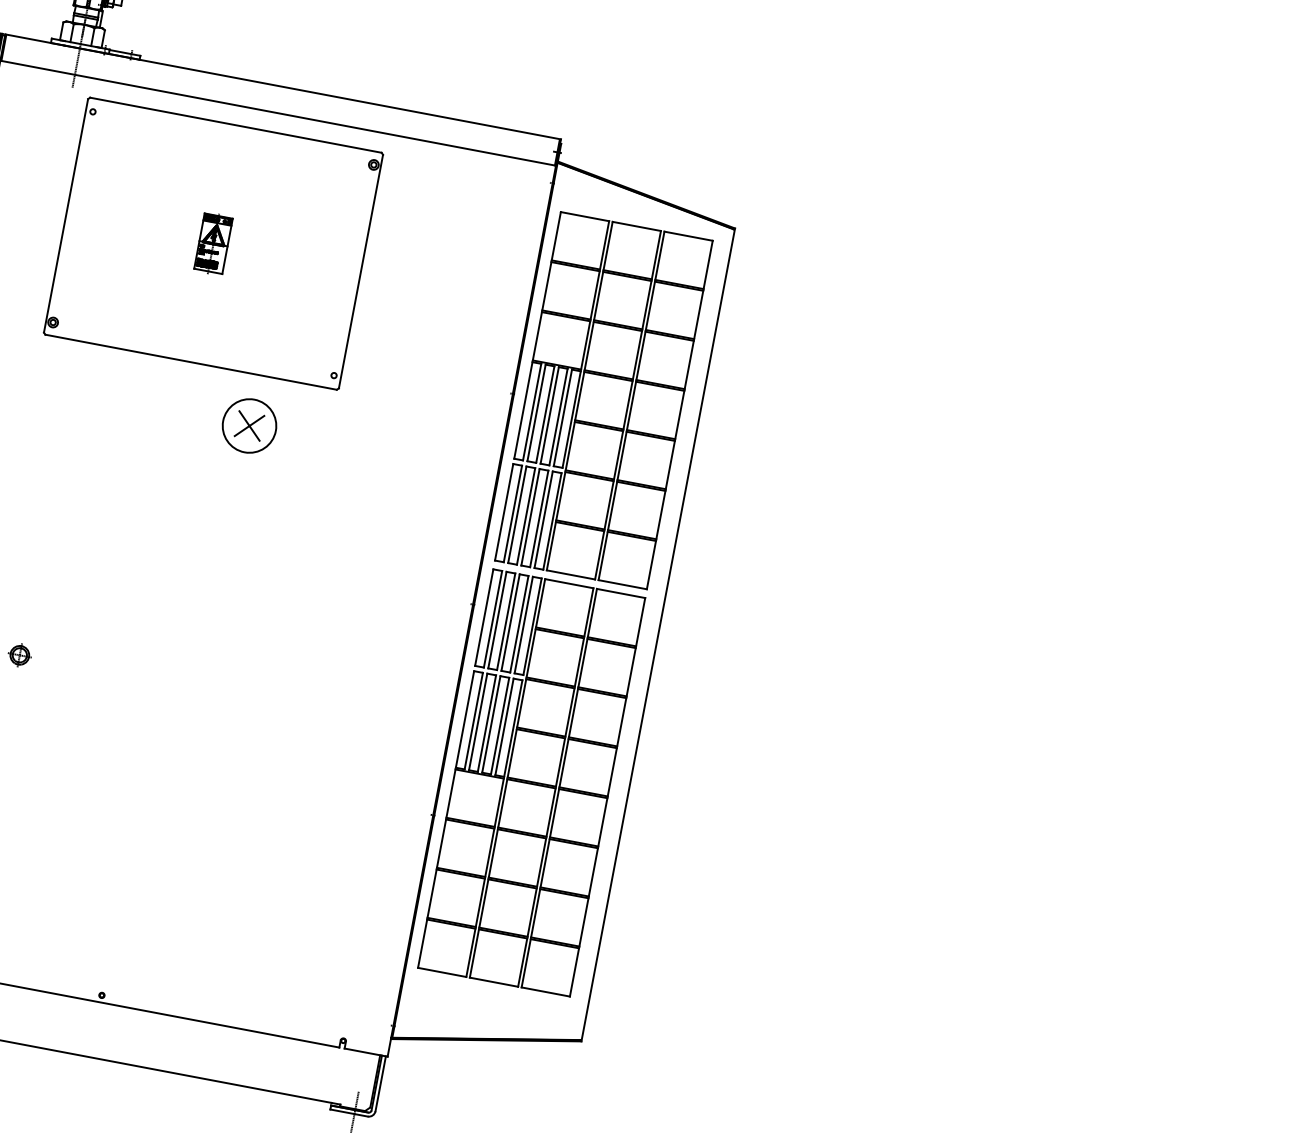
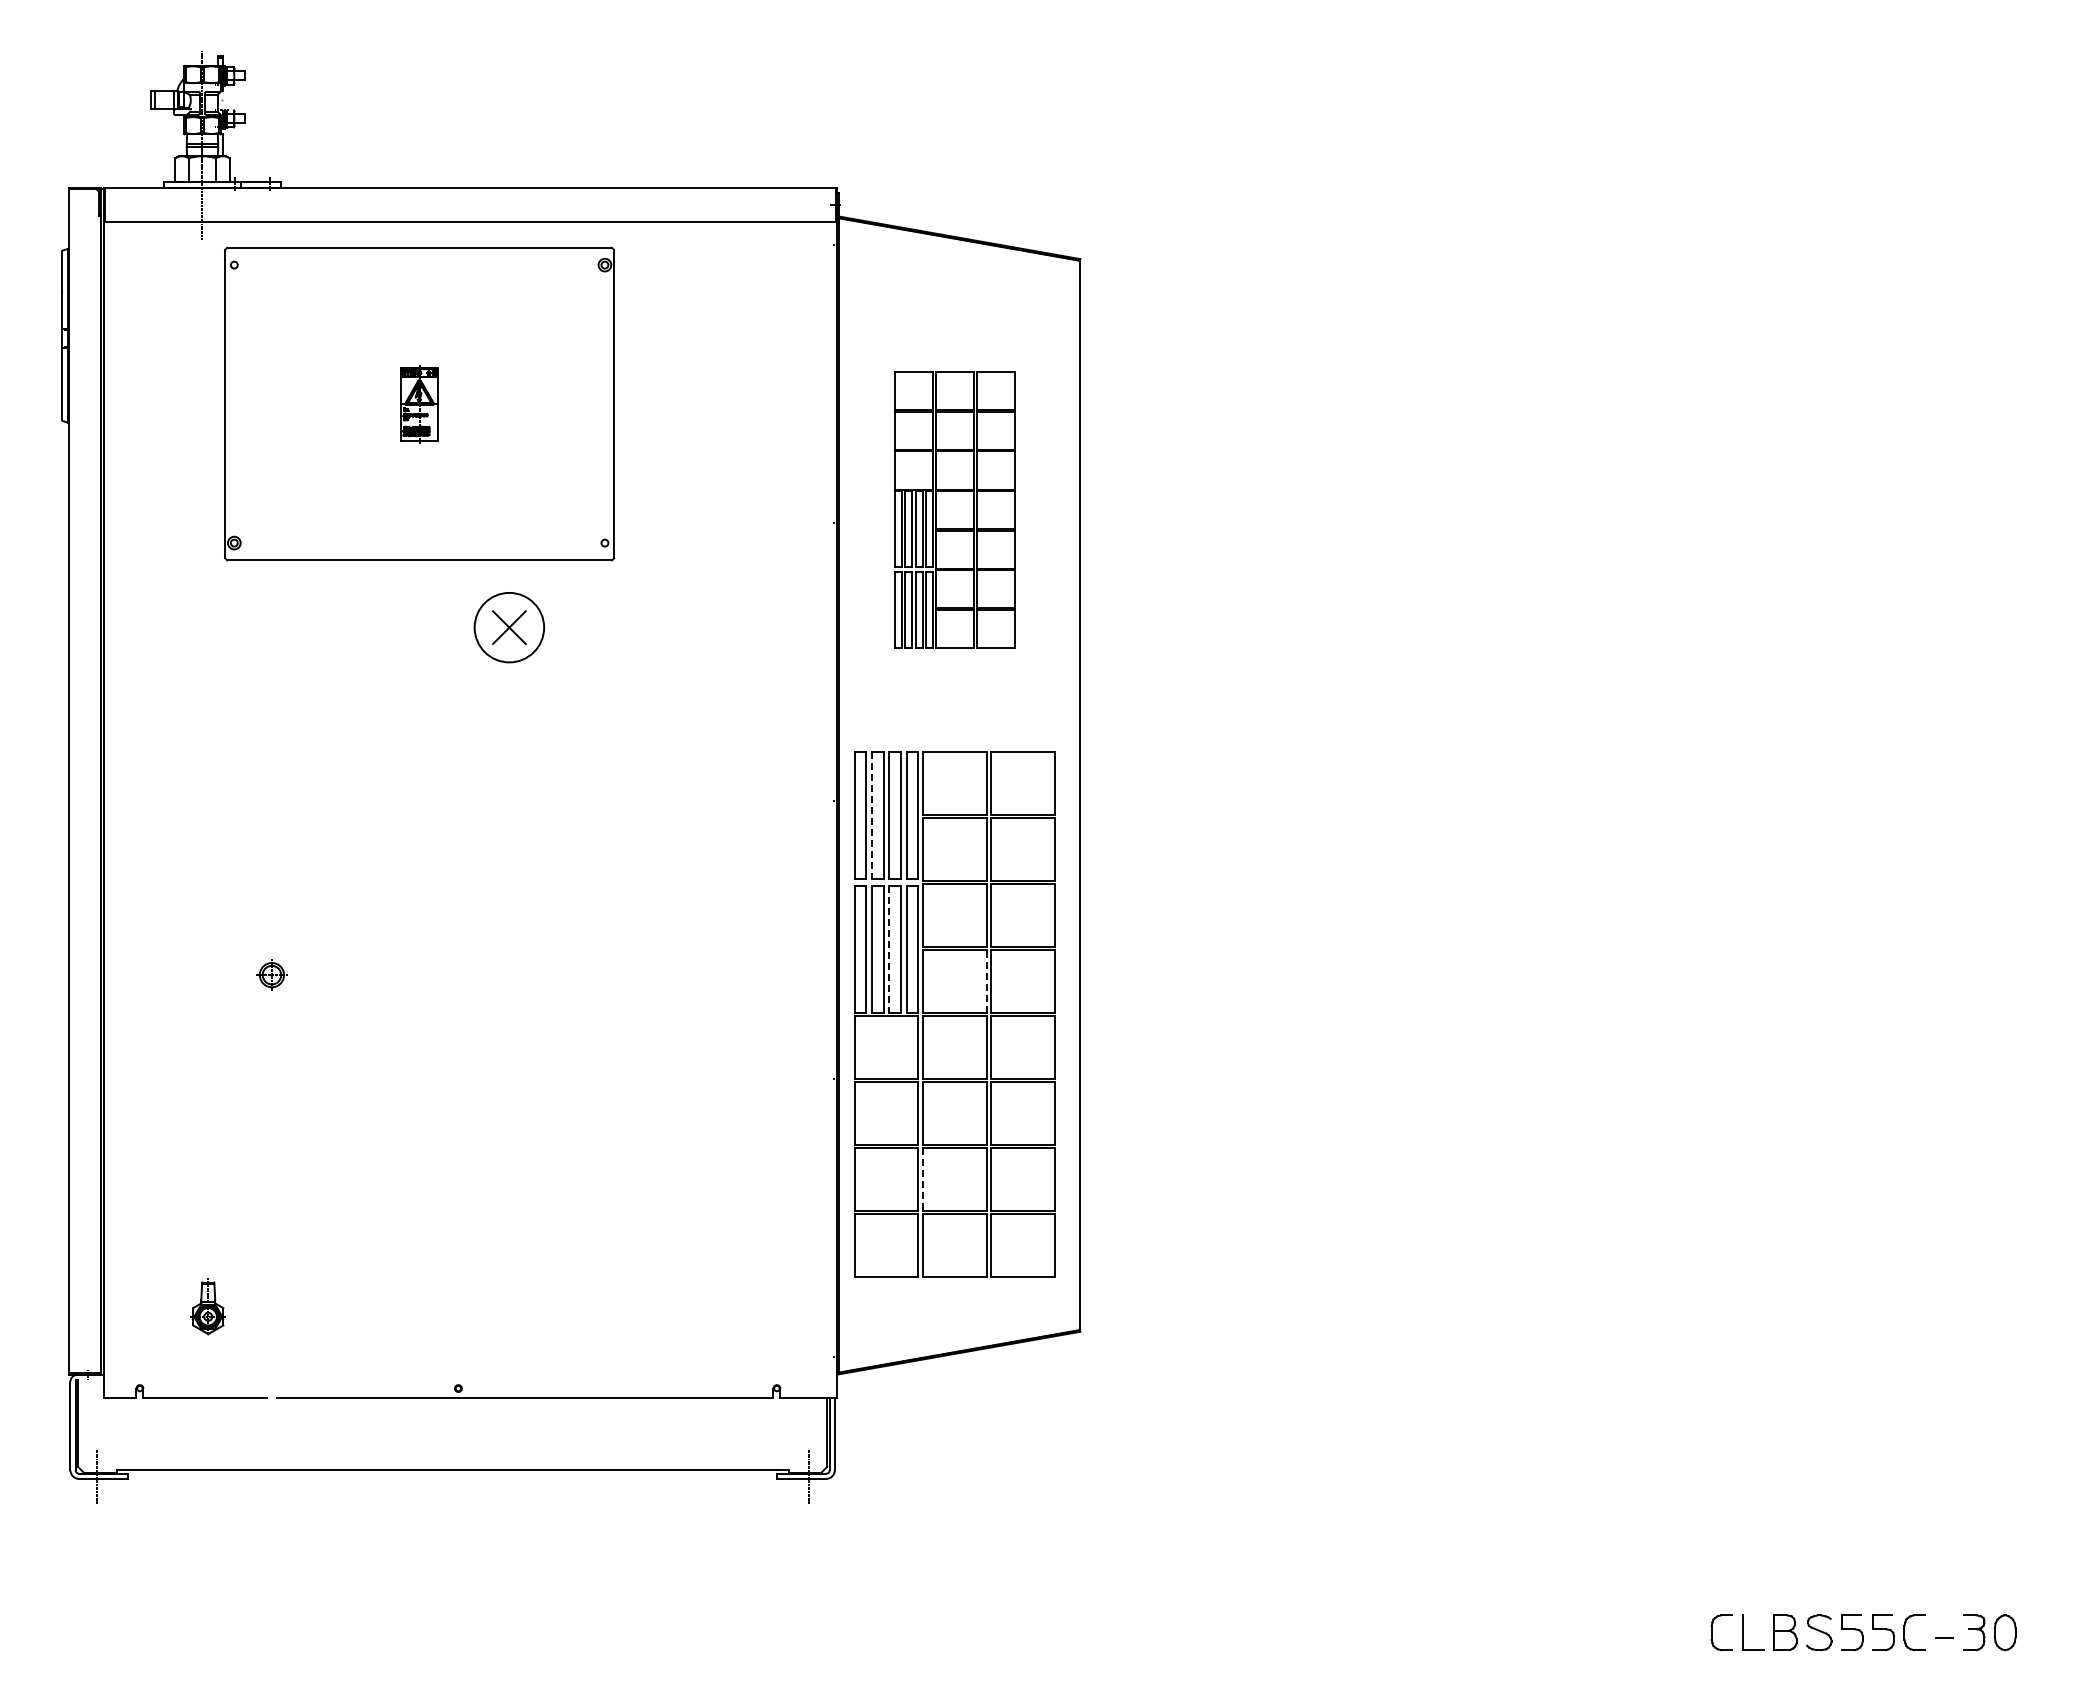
part: (603, 400) -> (954, 509), size x0.6
line: (497, 620) -> (871, 815), solid -> dashed
line: (491, 724) -> (889, 949), solid -> dashed
line: (560, 762) -> (986, 981), solid -> dashed
line: (483, 903) -> (922, 1179), solid -> dashed

